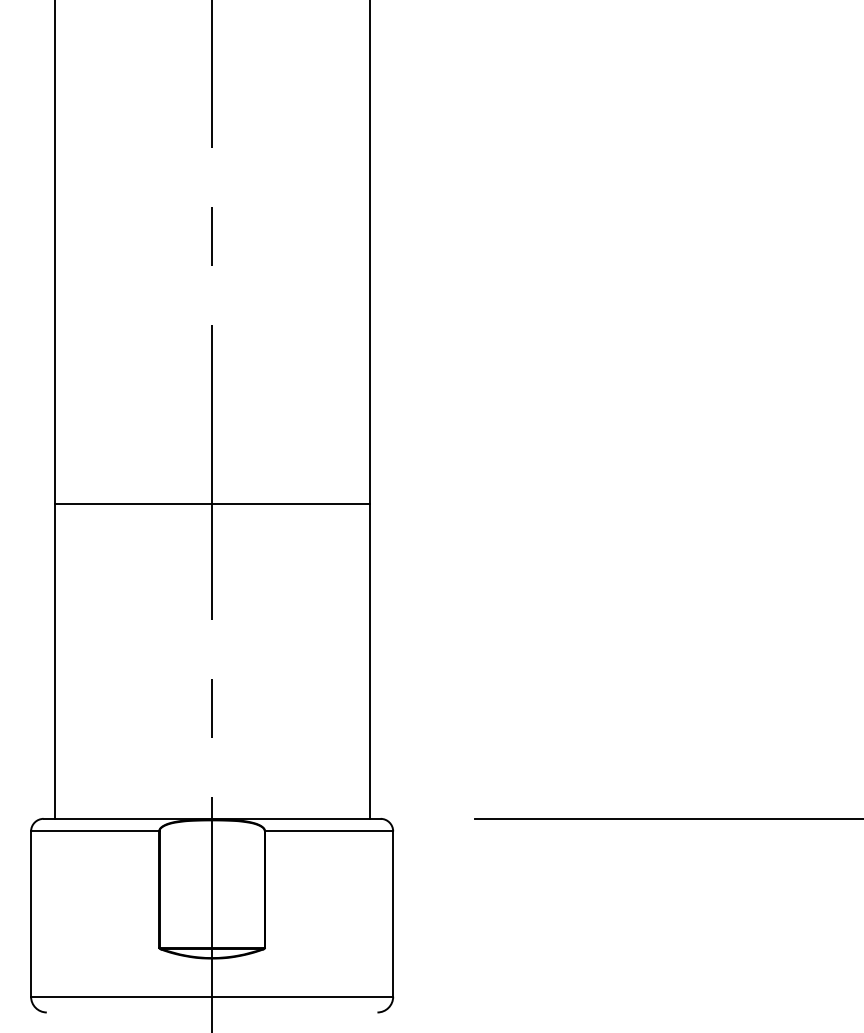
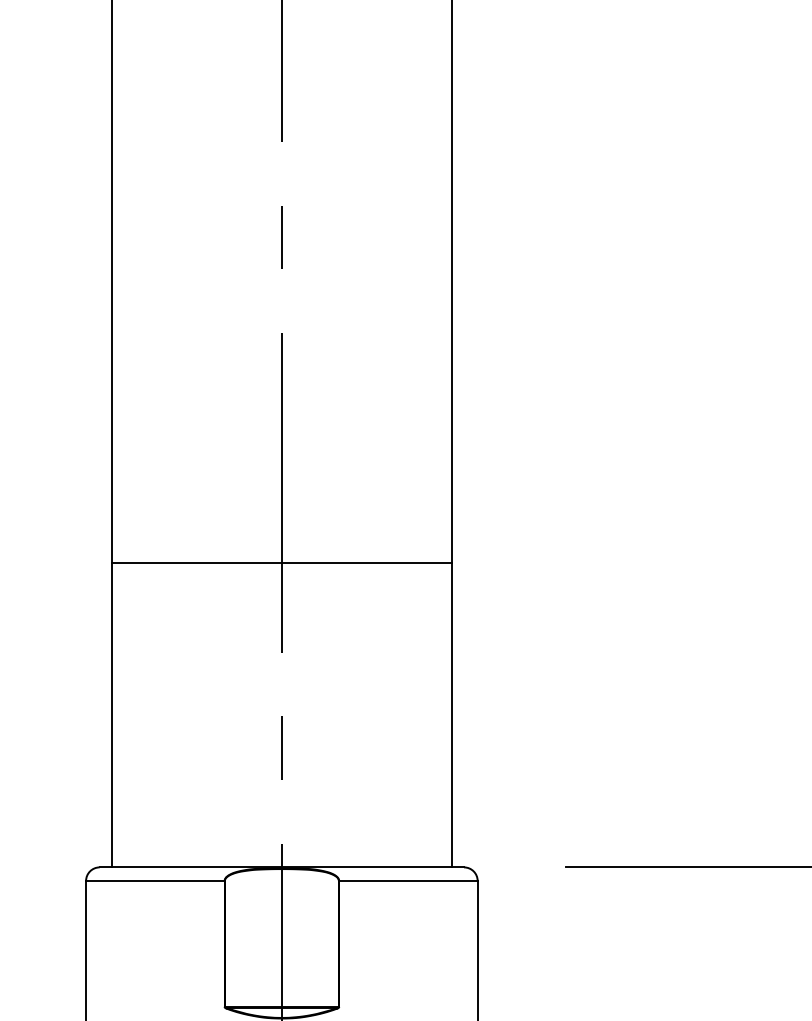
line: (211, 503) -> (281, 562), moved

